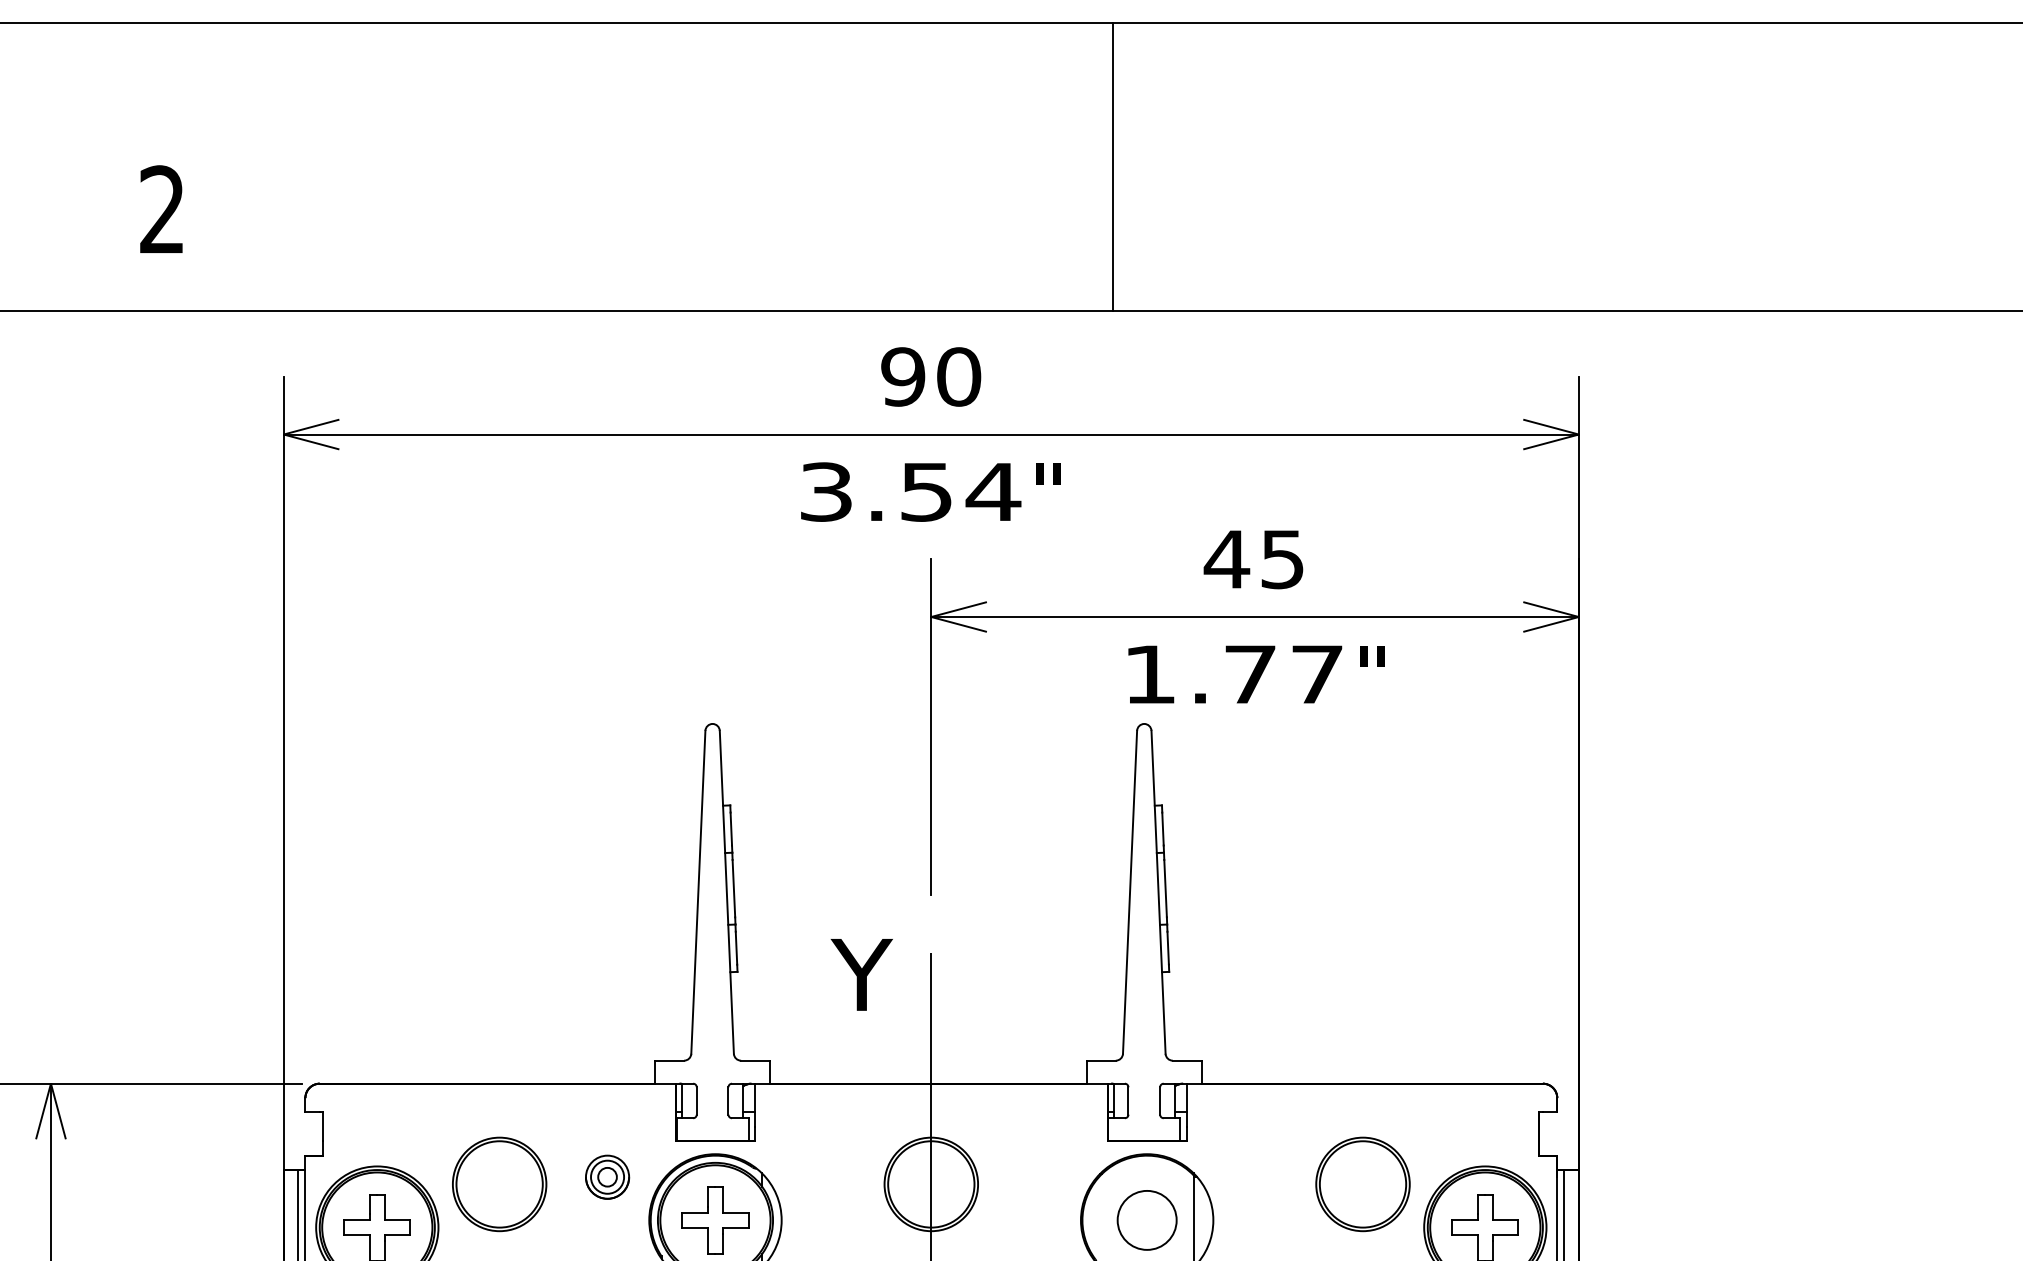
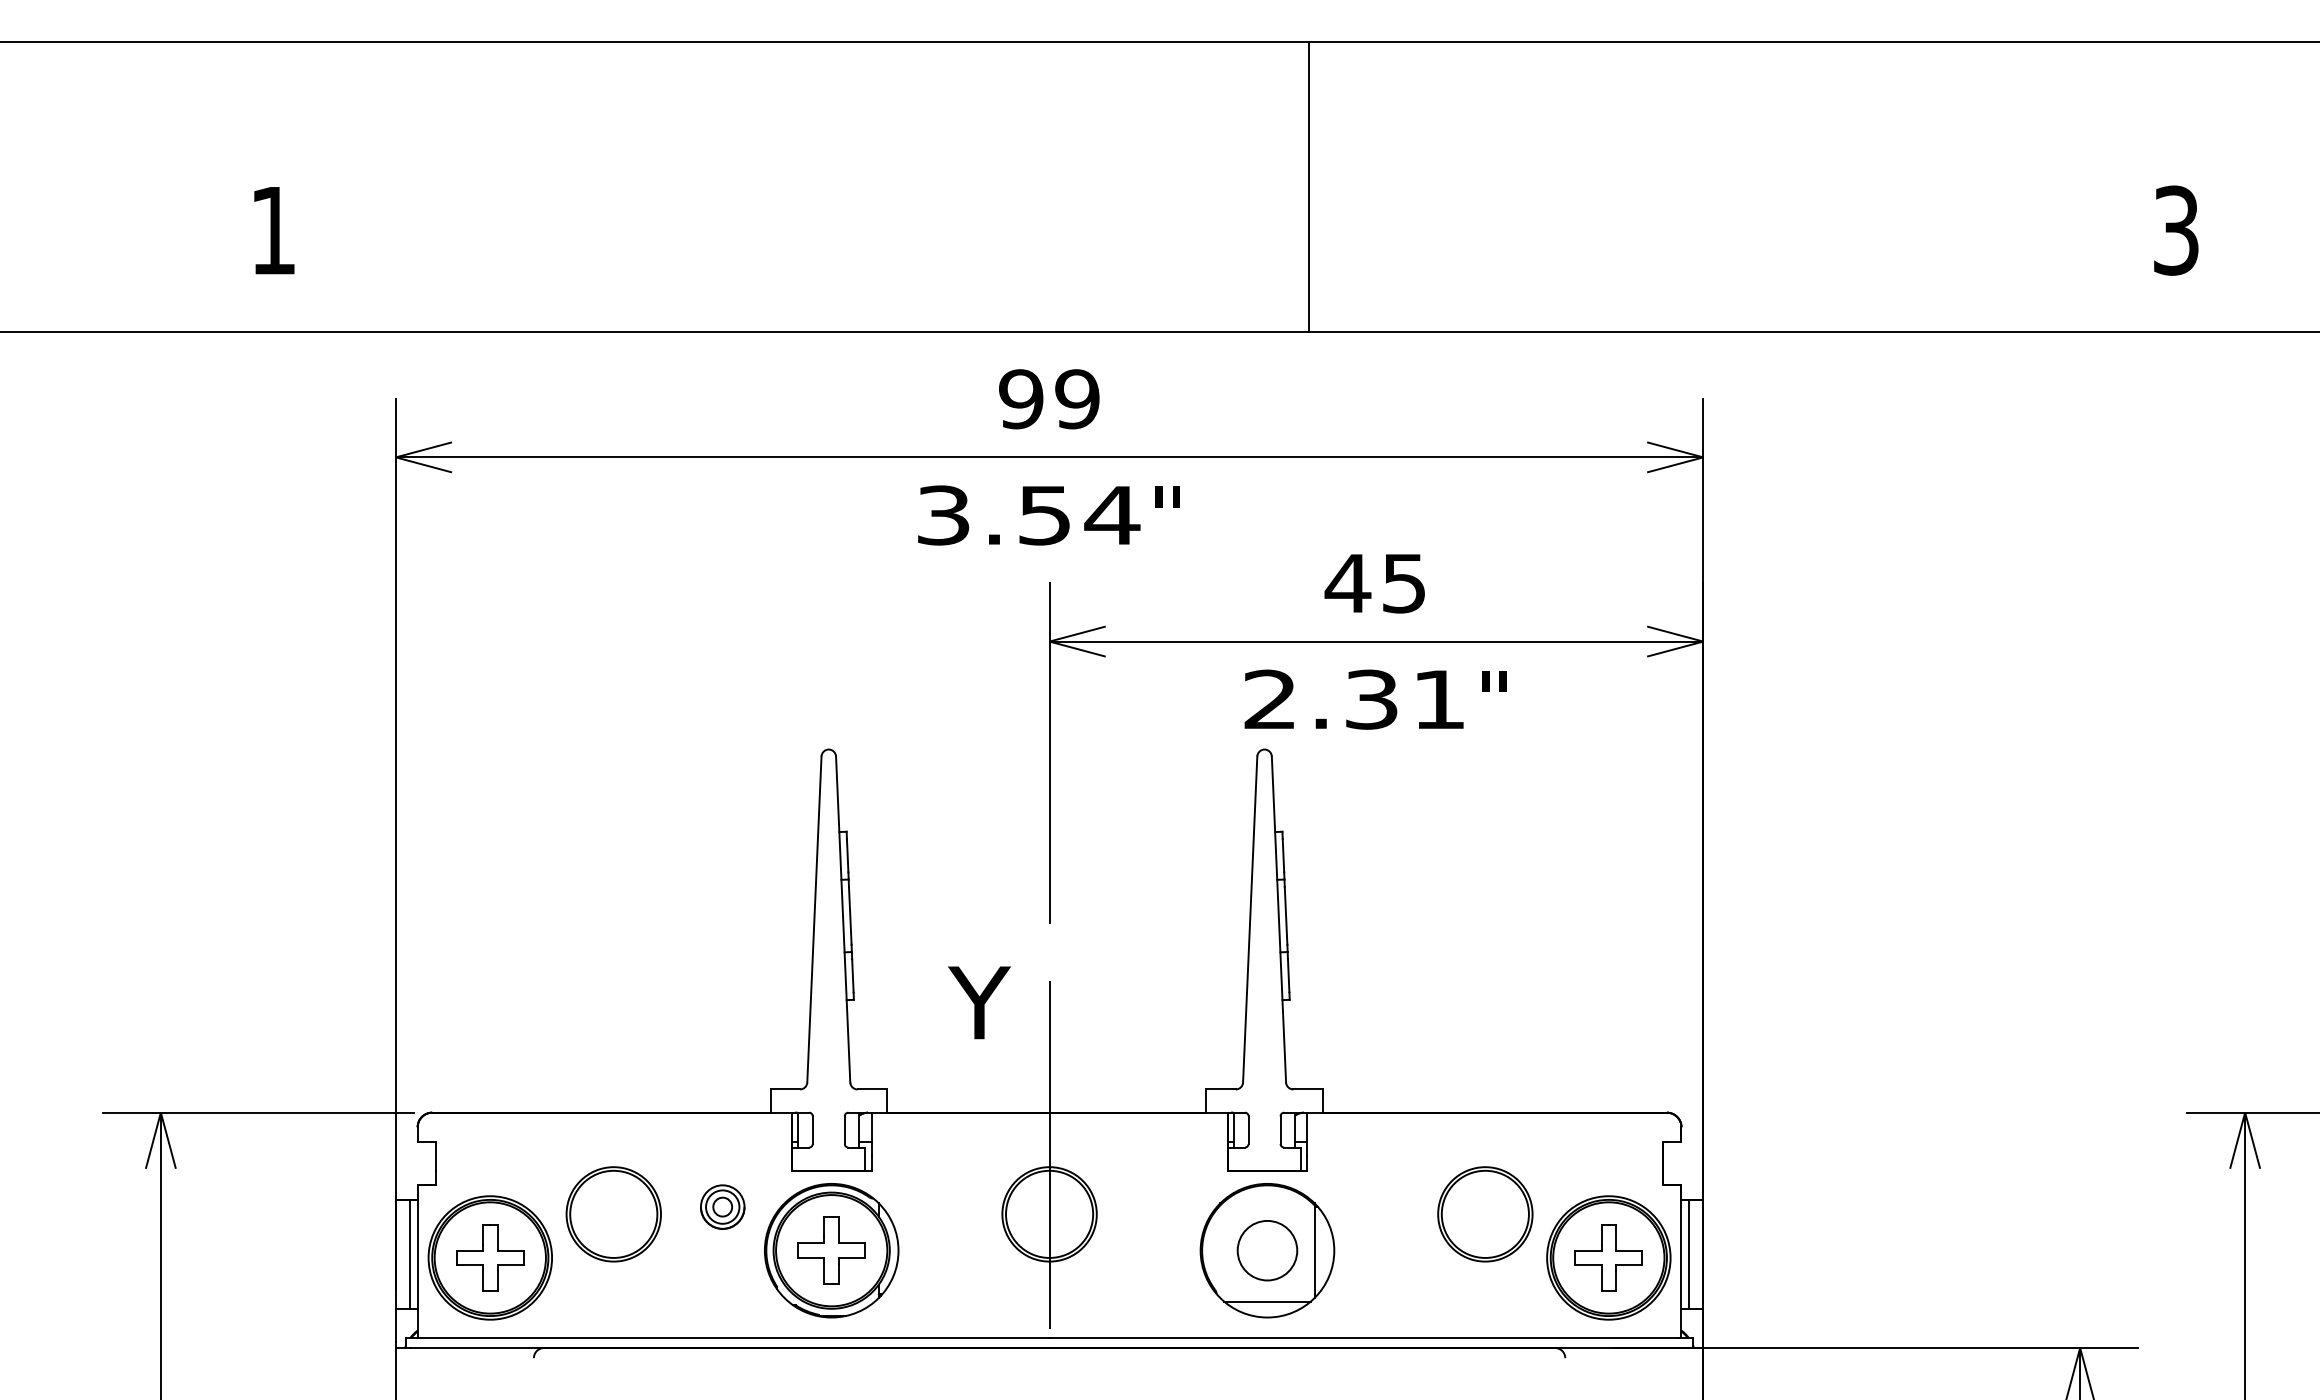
line: (1113, 166) -> (1309, 186), moved
text: (161, 208) -> (272, 229), 2 -> 1
text: (958, 377) -> (1077, 399), 90 -> 99
text: (1233, 674) -> (1354, 699), 1.77 -> 2.31

